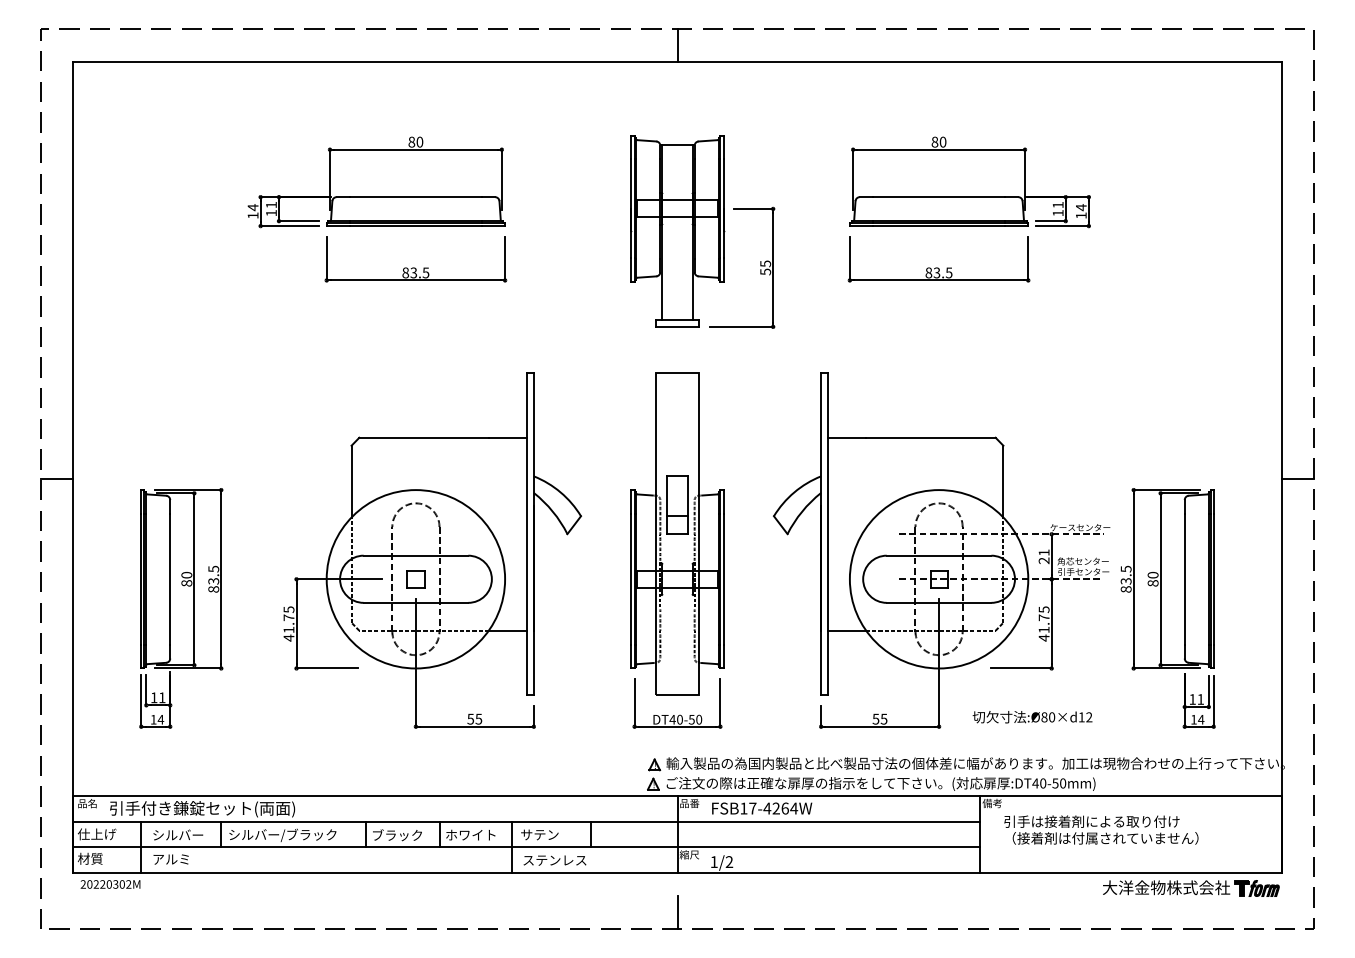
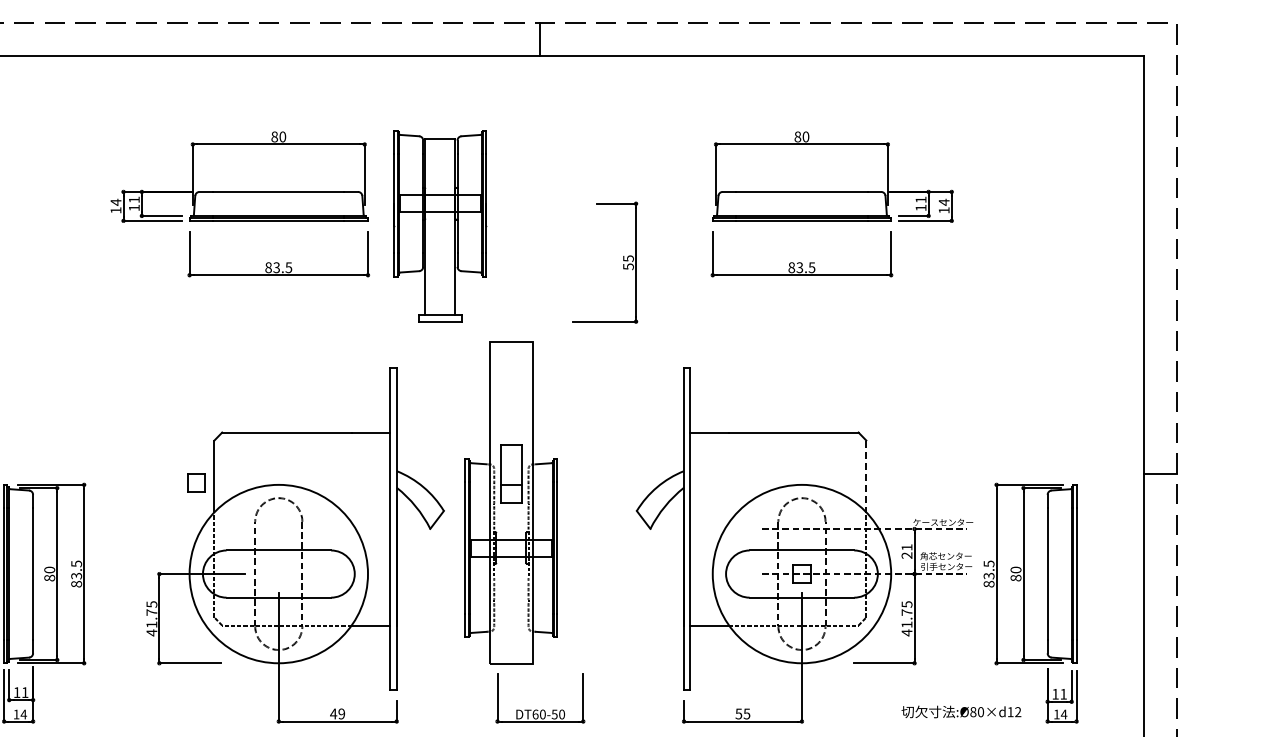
part: (677, 231) -> (440, 226), moved
line: (1003, 481) -> (866, 476), solid -> dashed
part: (677, 533) -> (511, 502), moved
part: (415, 579) -> (196, 483), moved
text: (1032, 717) -> (961, 712), moved
text: (474, 718) -> (337, 713), 55 -> 49
text: (672, 719) -> (535, 714), DT40-50 -> DT60-50

